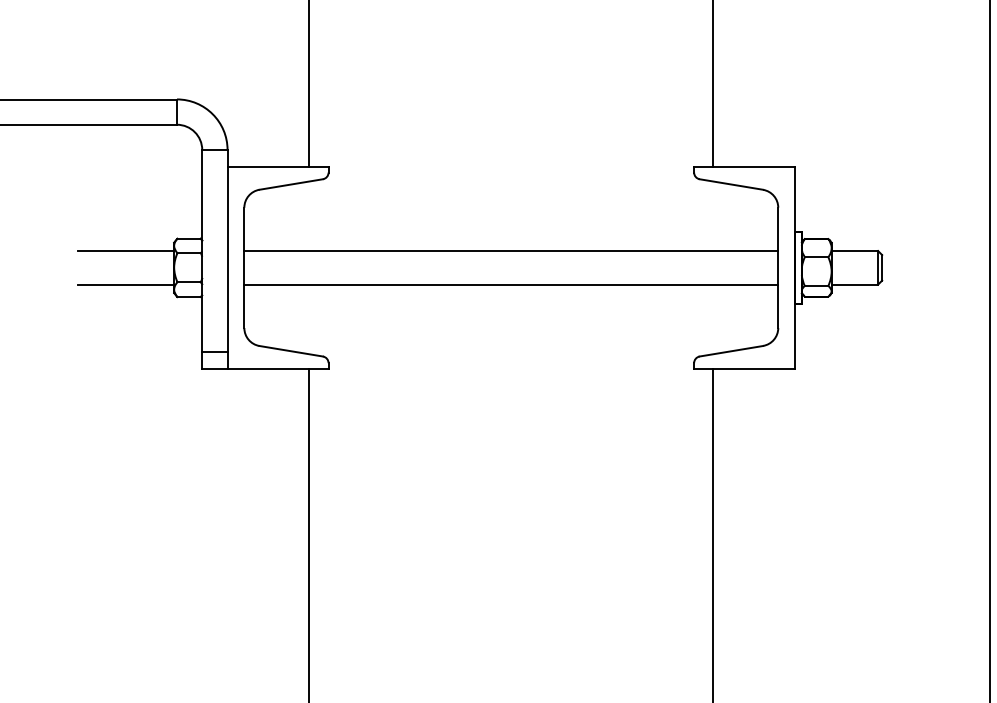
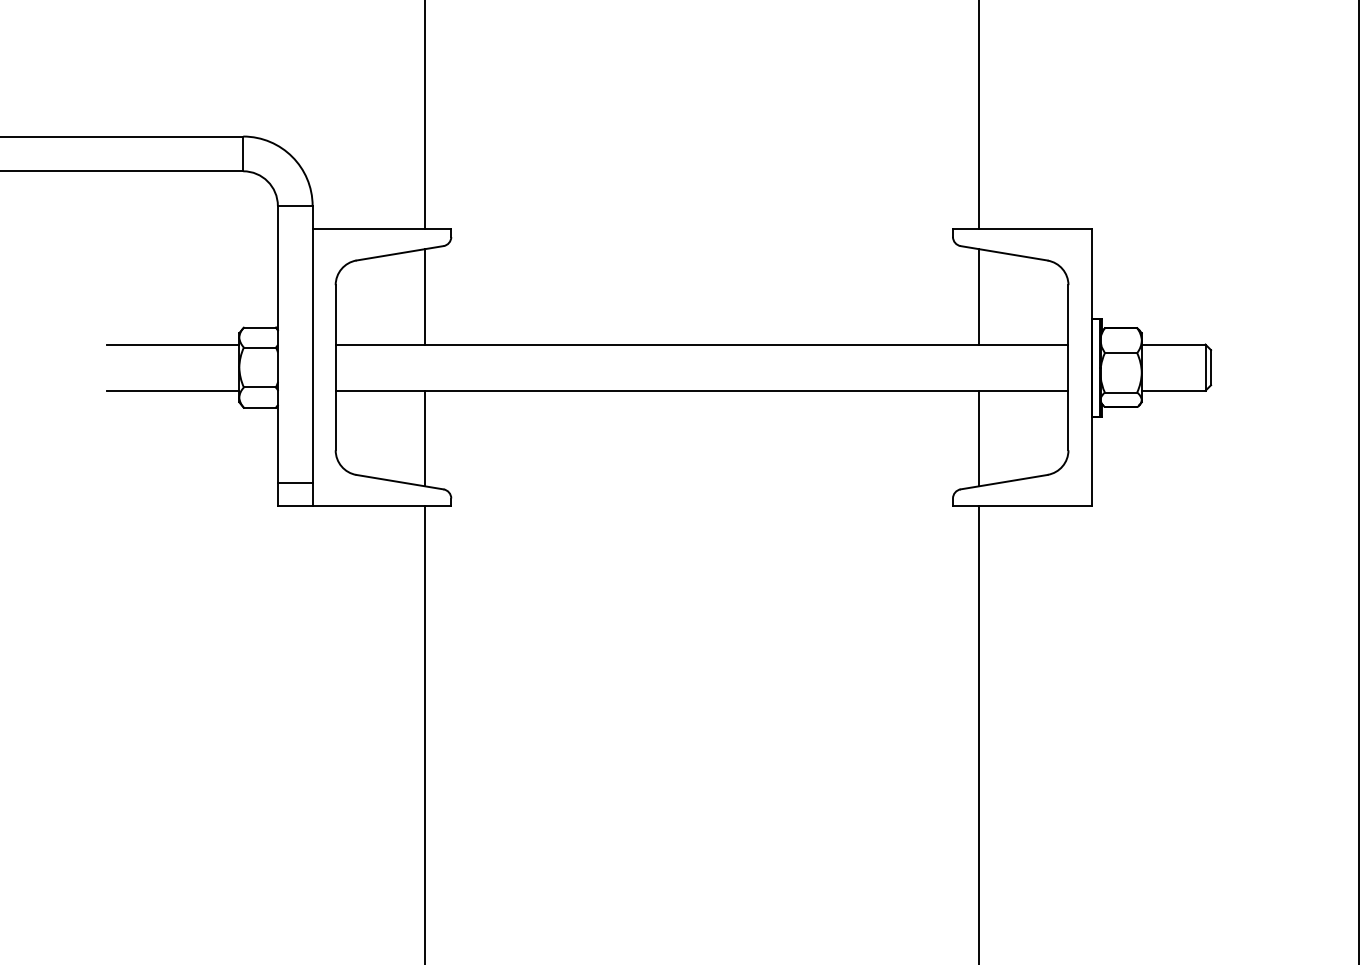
line: (309, 215) -> (424, 296), added
line: (713, 215) -> (979, 296), added
line: (309, 319) -> (424, 438), added
line: (713, 319) -> (979, 438), added

